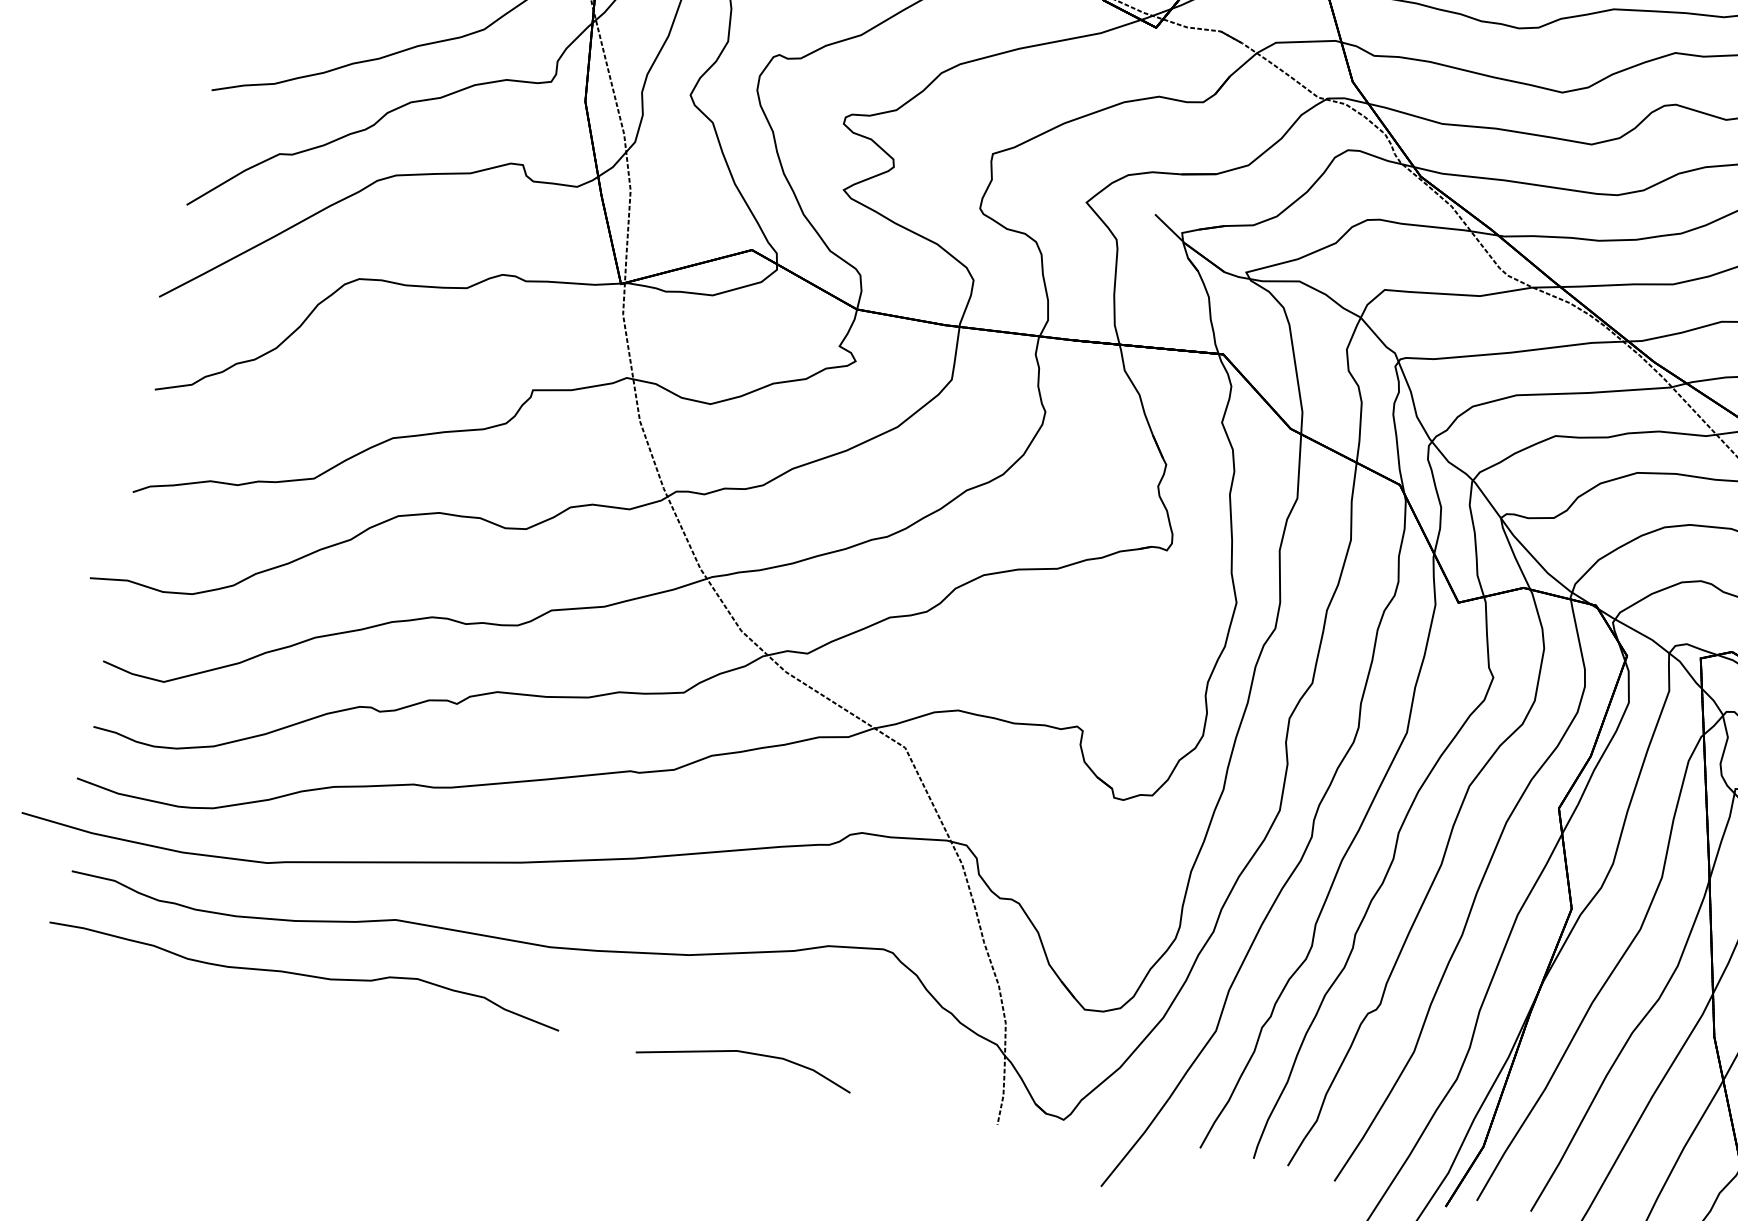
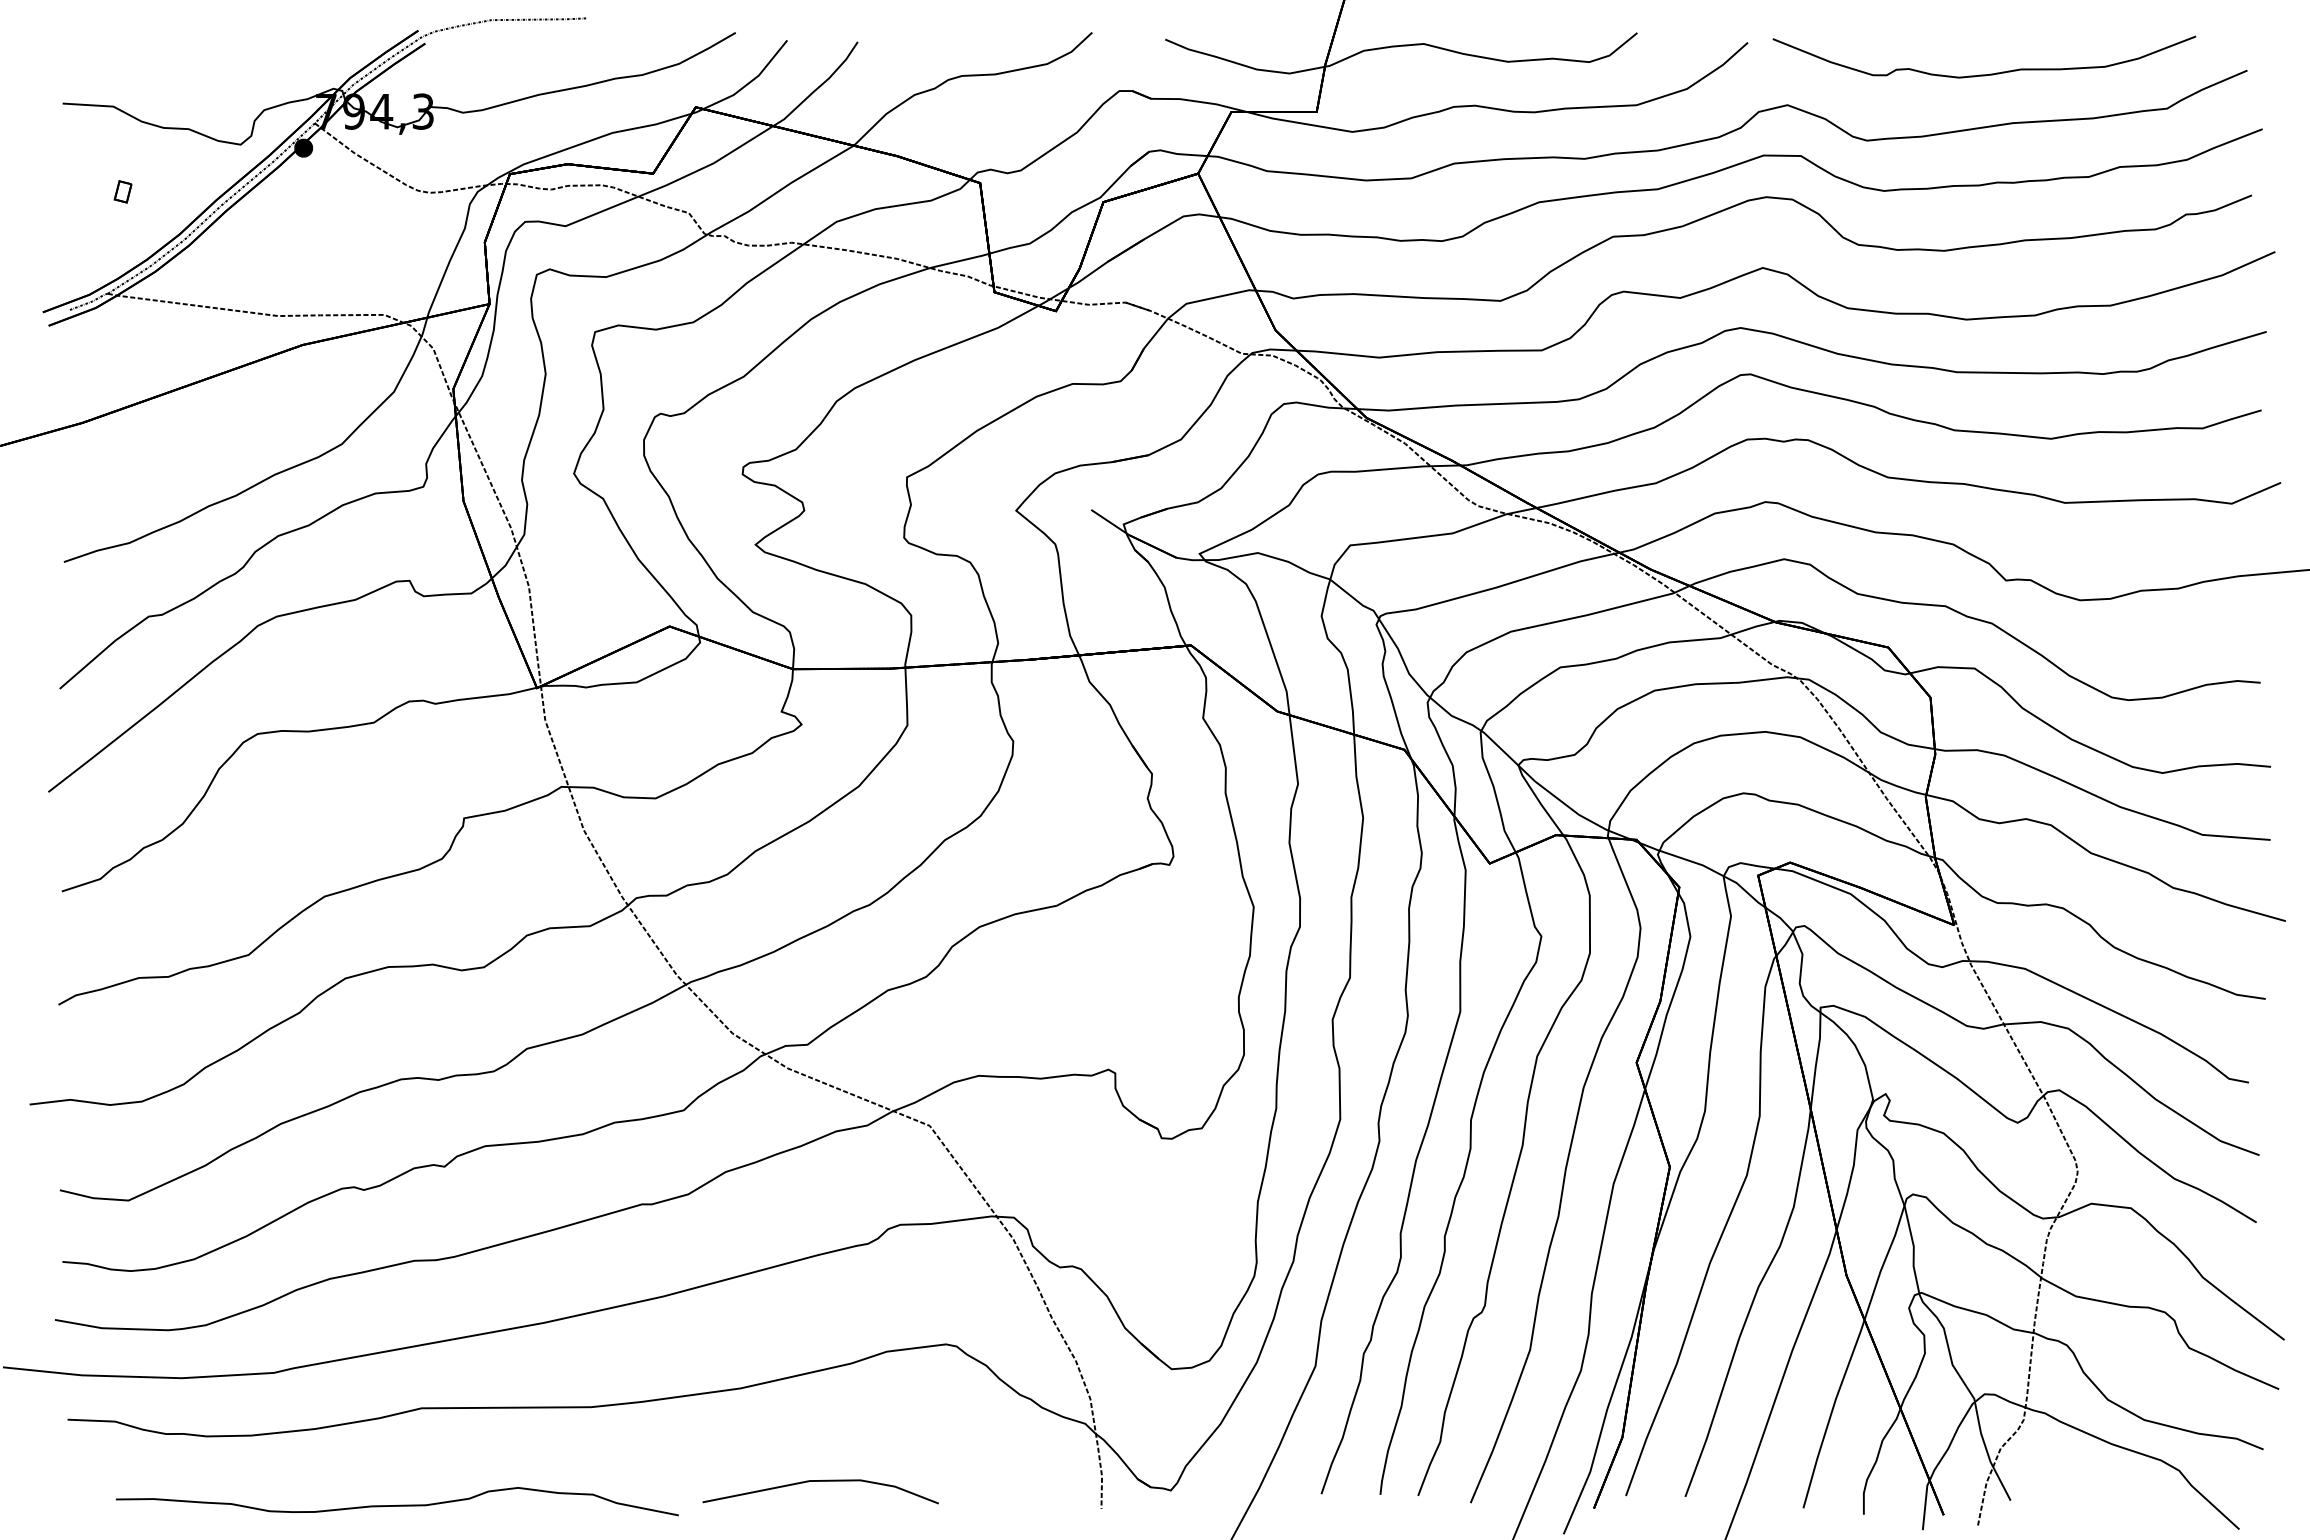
curve: (305, 974) -> (398, 1504), moved

